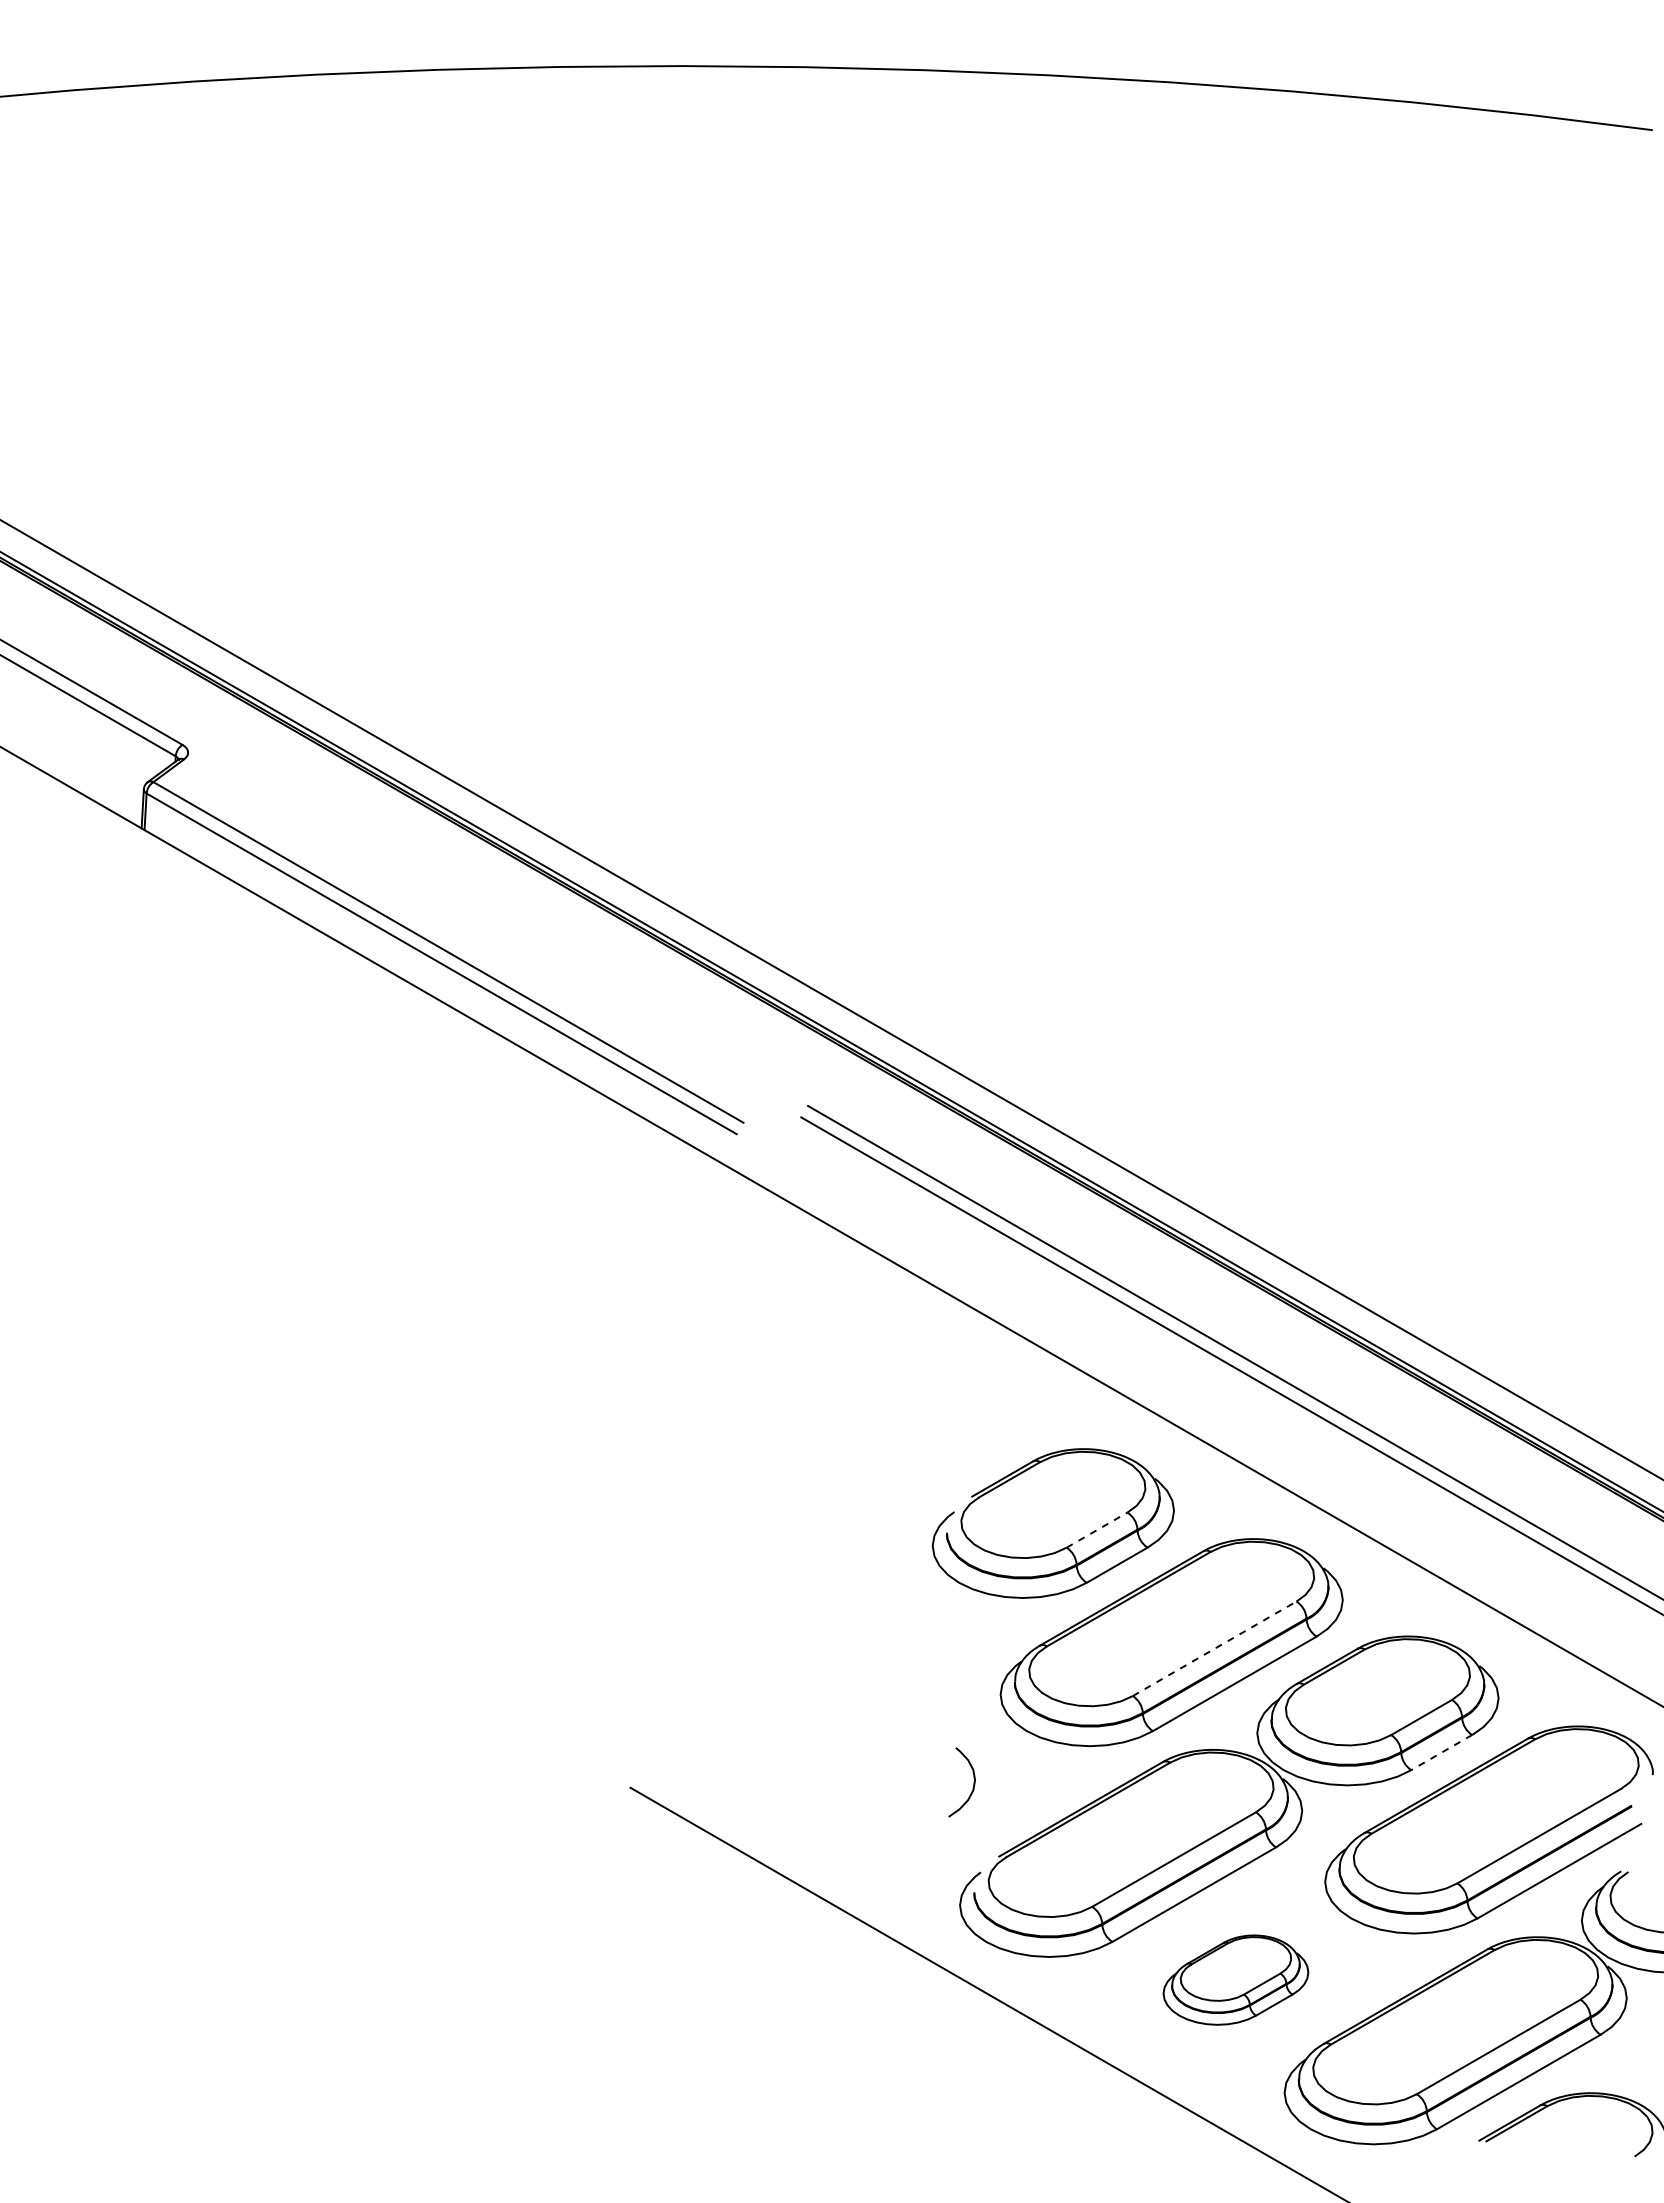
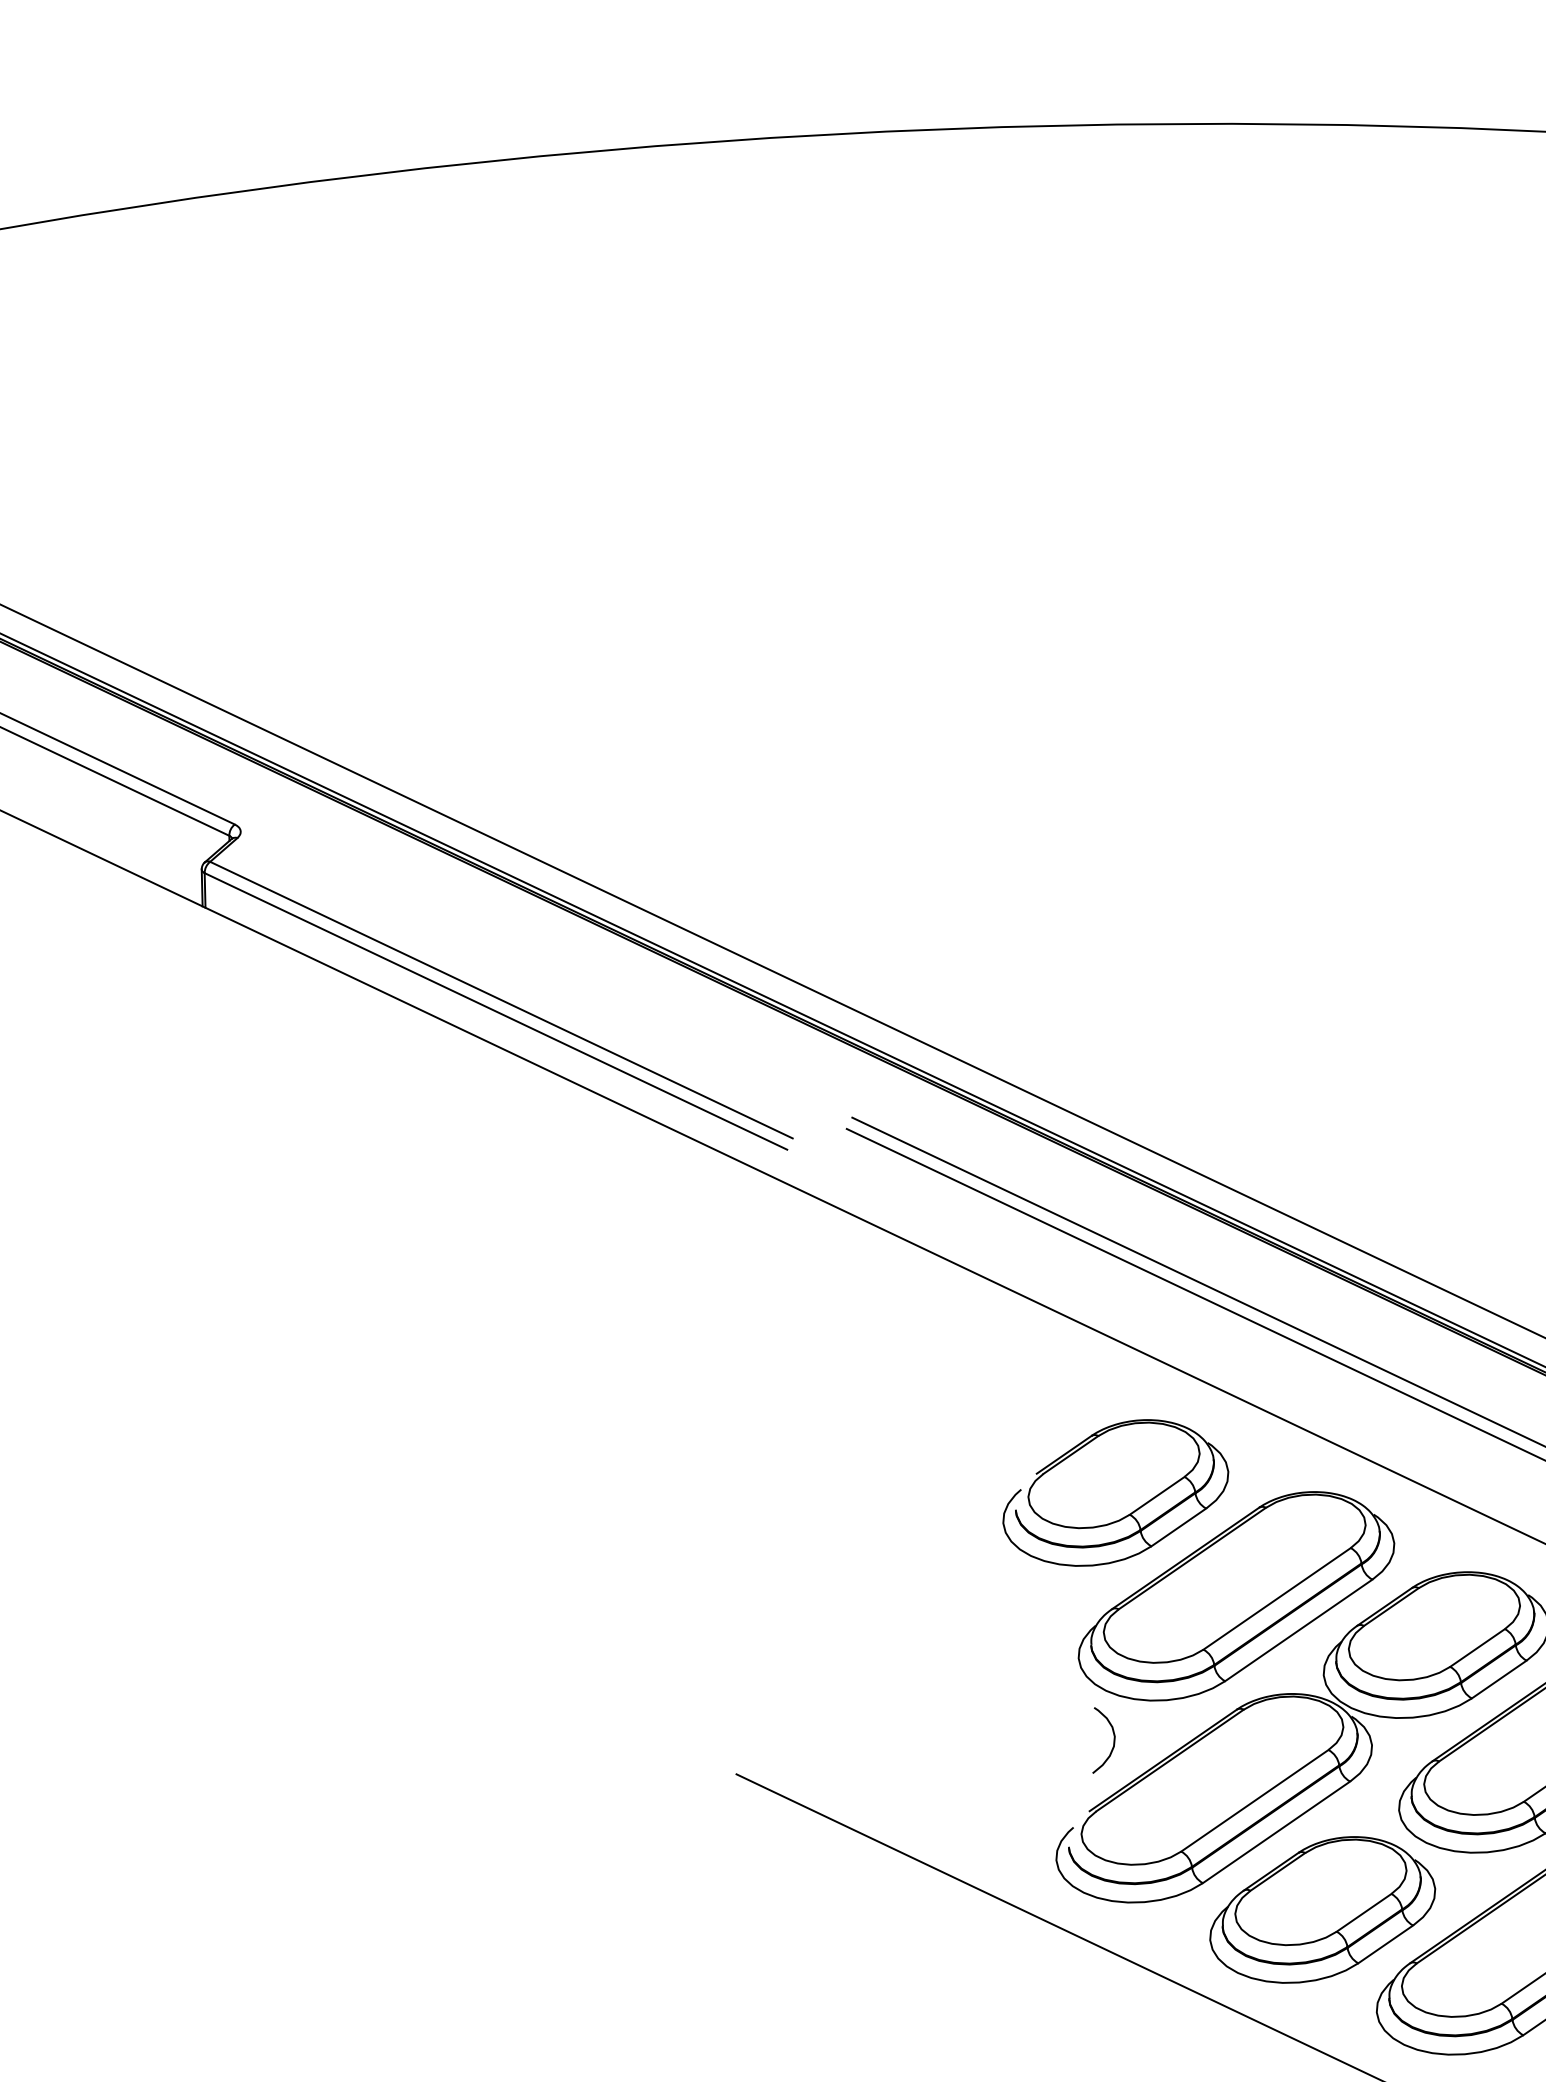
line: (1097, 1529) -> (1157, 1495), dashed -> solid
line: (1214, 1648) -> (1276, 1598), dashed -> solid
line: (1441, 1752) -> (1498, 1679), dashed -> solid
curve: (973, 1782) -> (1113, 1738), moved
part: (1235, 1979) -> (1321, 1909), size x1.67

